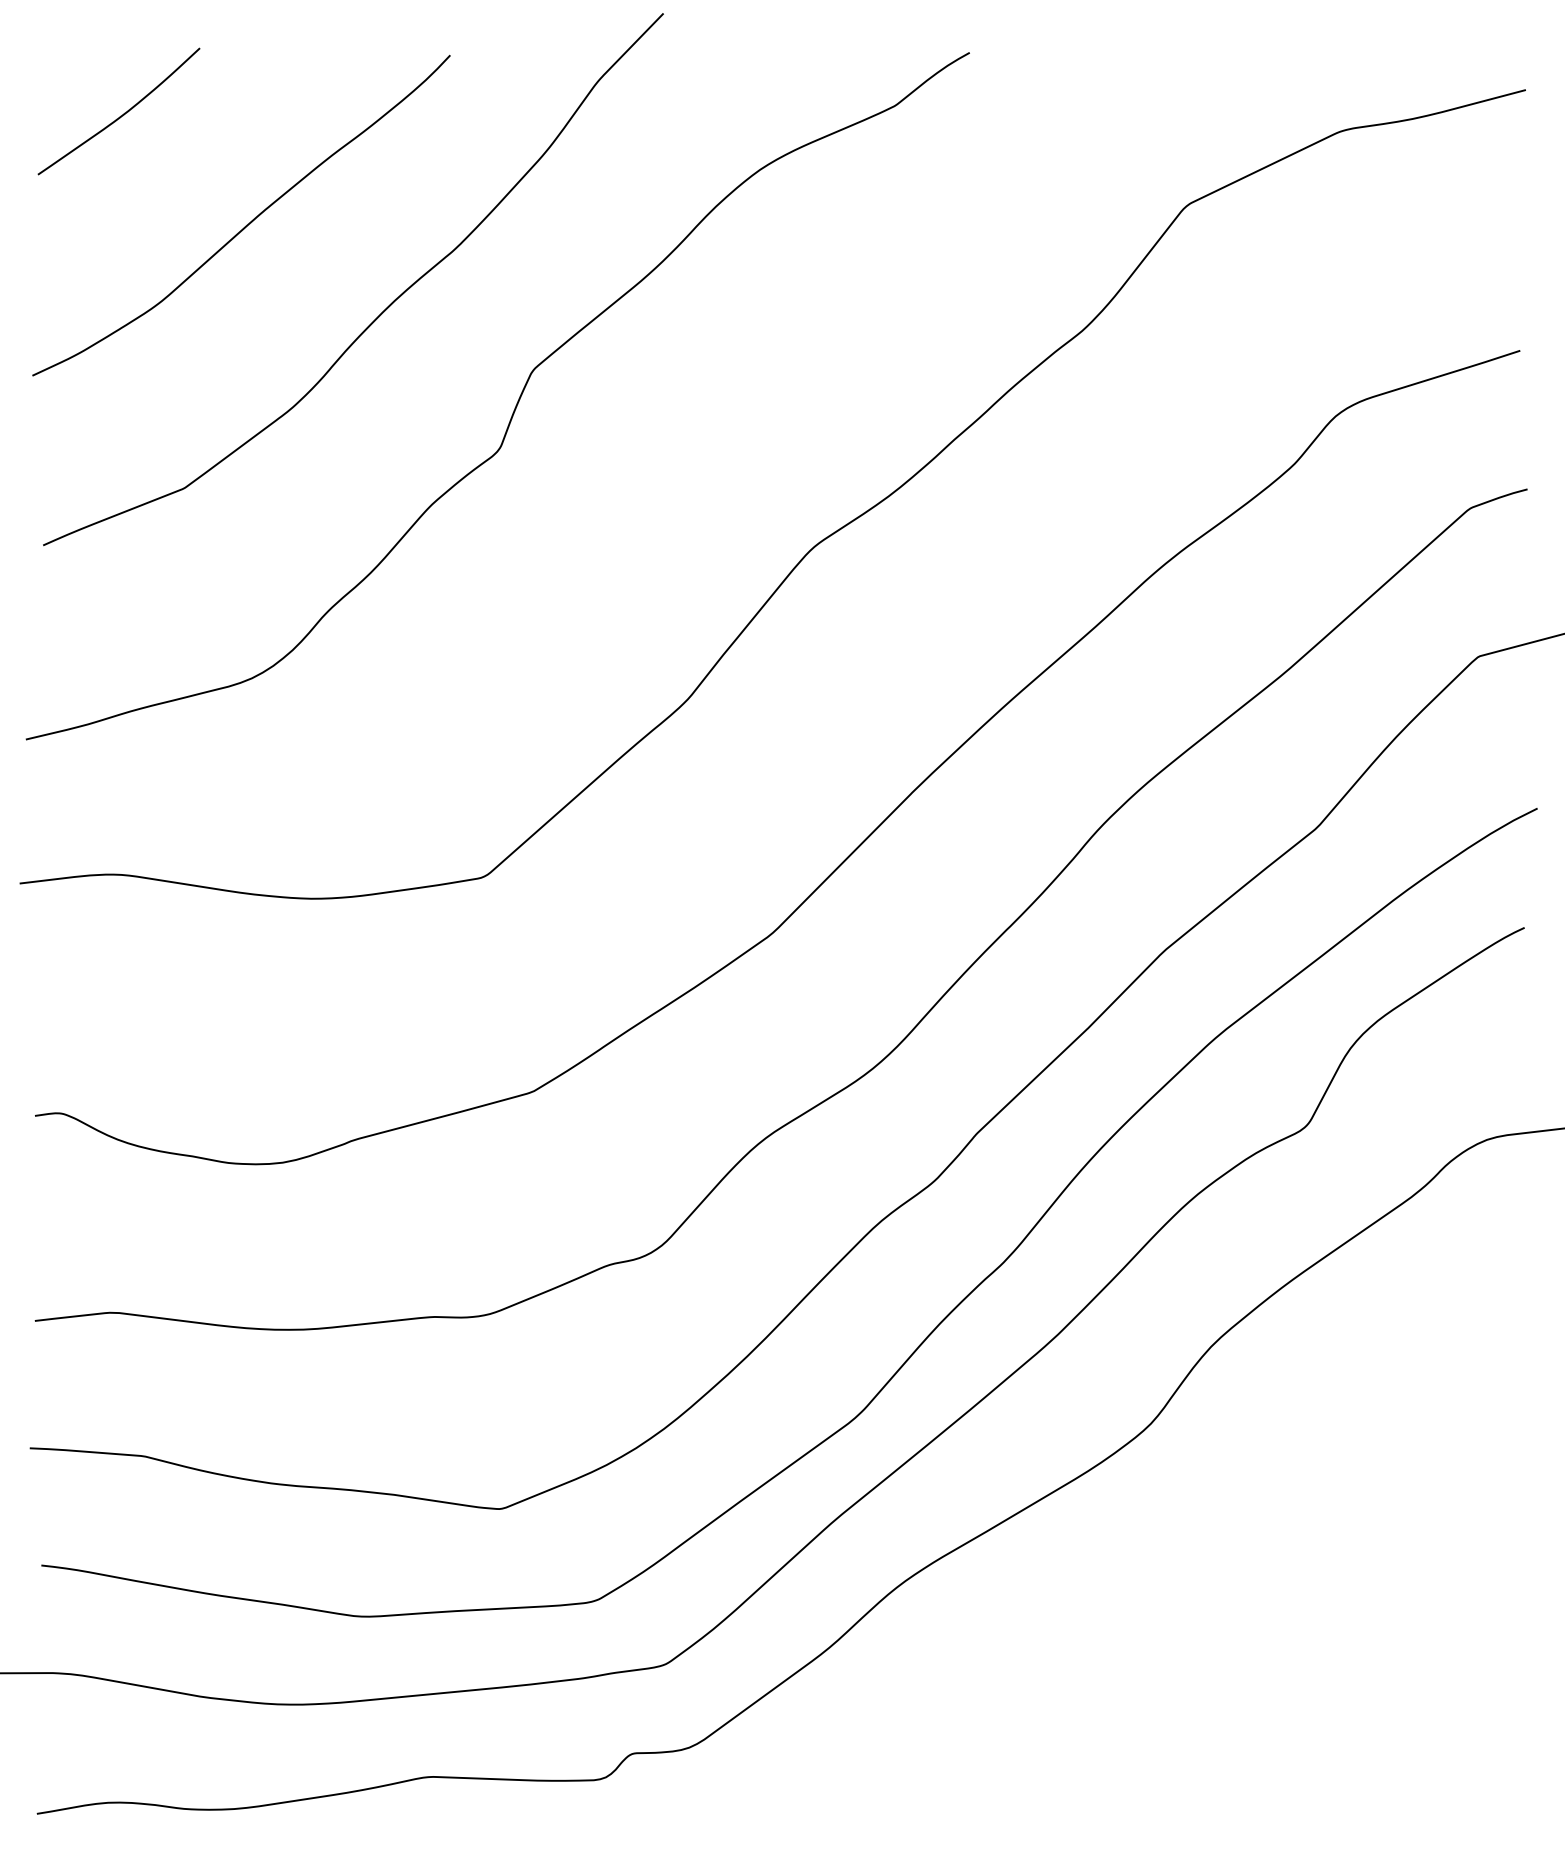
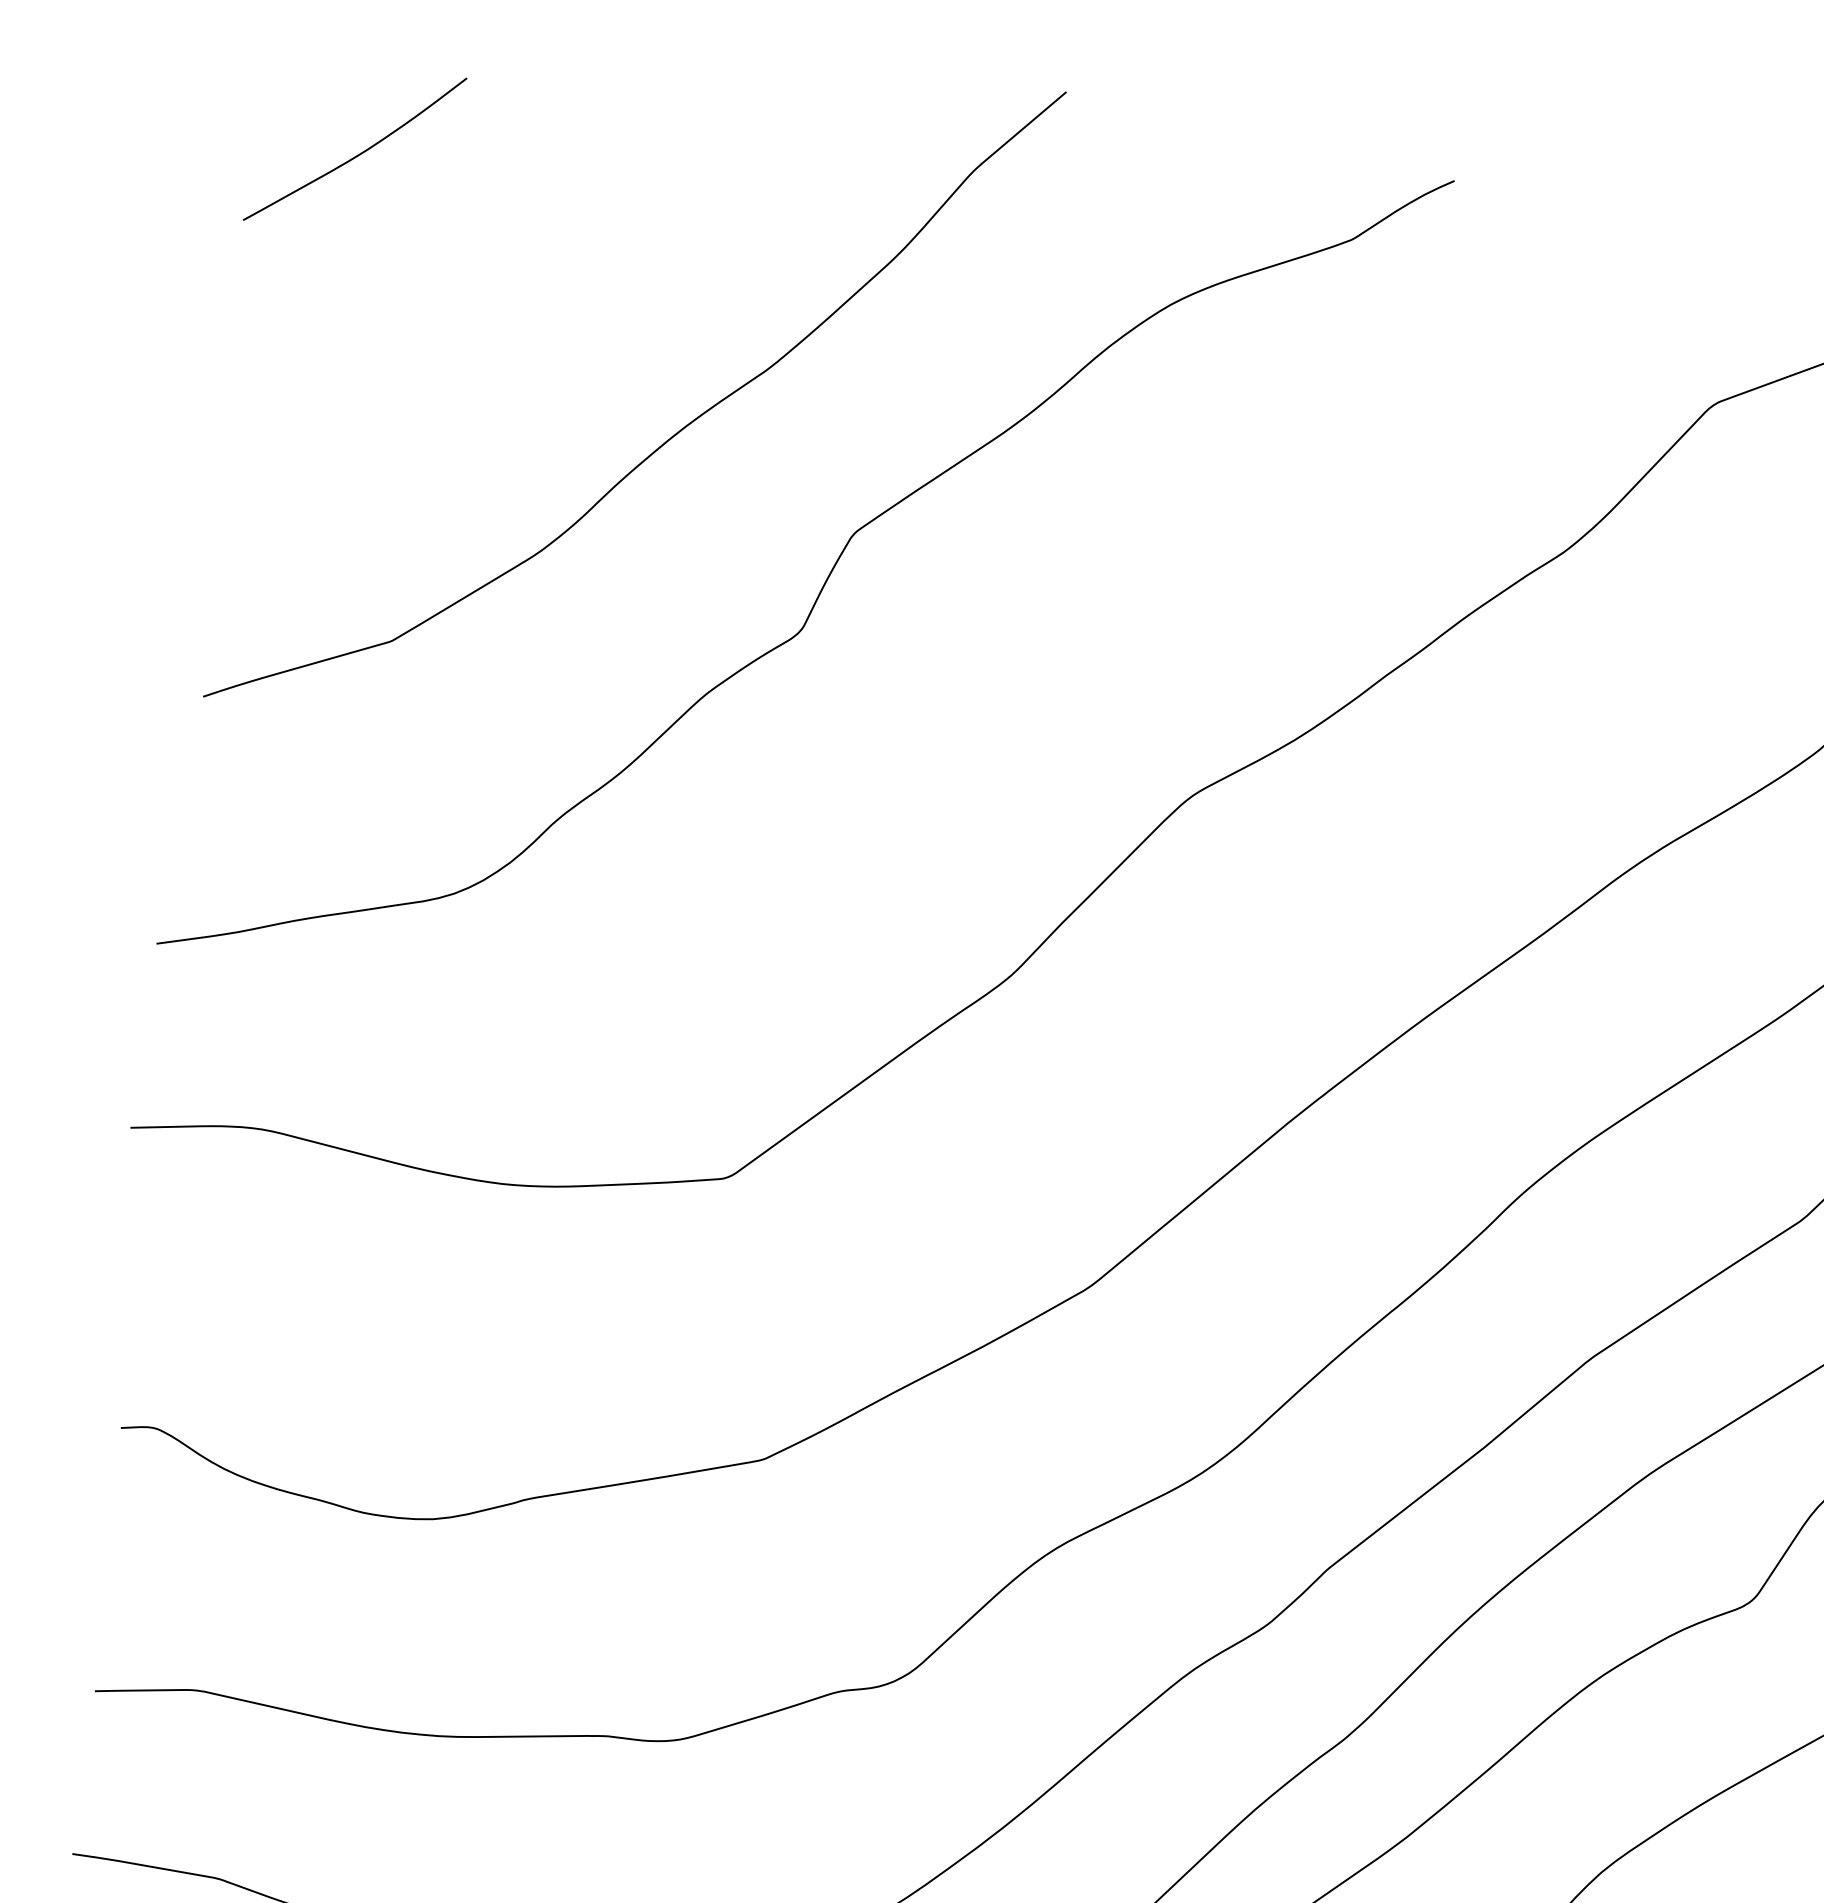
curve: (246, 224) -> (504, 310), removed

